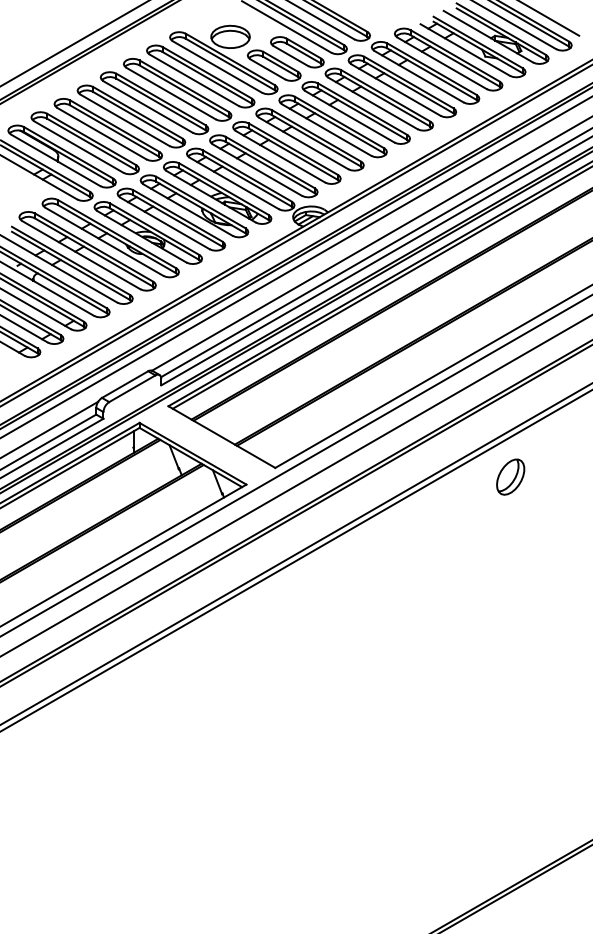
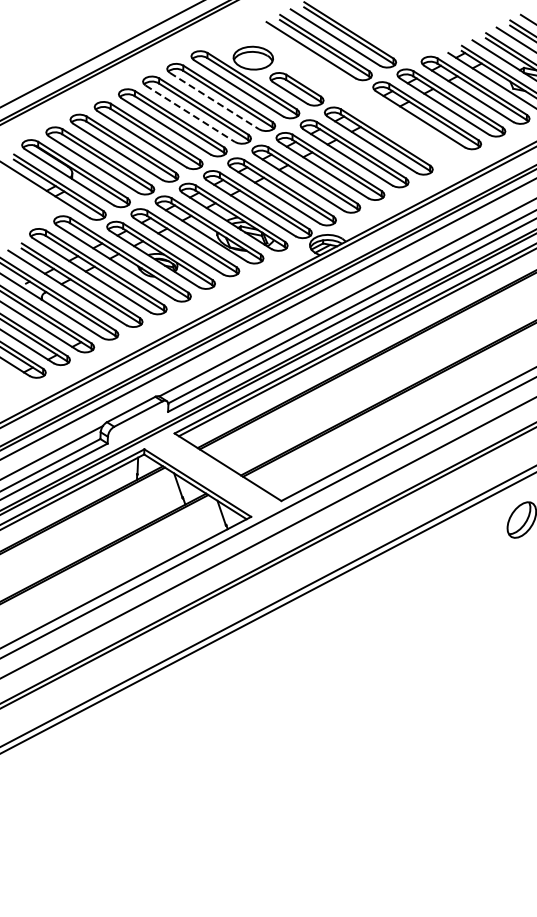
line: (194, 80) -> (214, 101), solid -> dashed
part: (351, 83) -> (375, 110), removed
line: (171, 93) -> (190, 113), solid -> dashed

